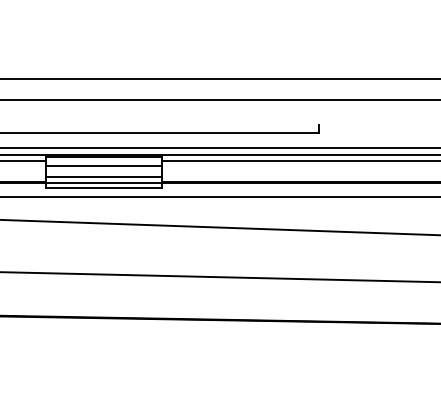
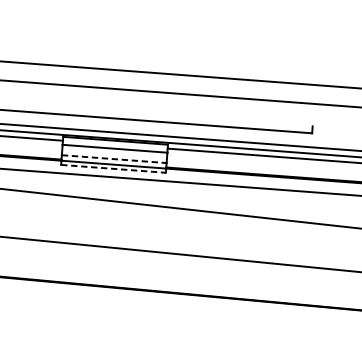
line: (104, 177) -> (114, 159), solid -> dashed
line: (104, 188) -> (113, 169), solid -> dashed

